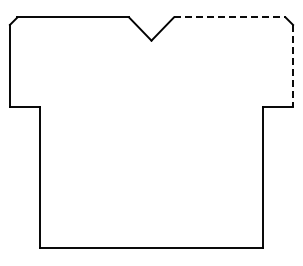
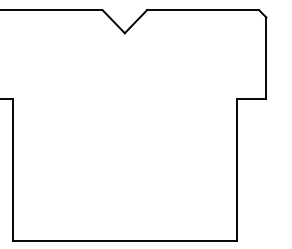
line: (229, 17) -> (202, 10), dashed -> solid
line: (293, 65) -> (266, 58), dashed -> solid

